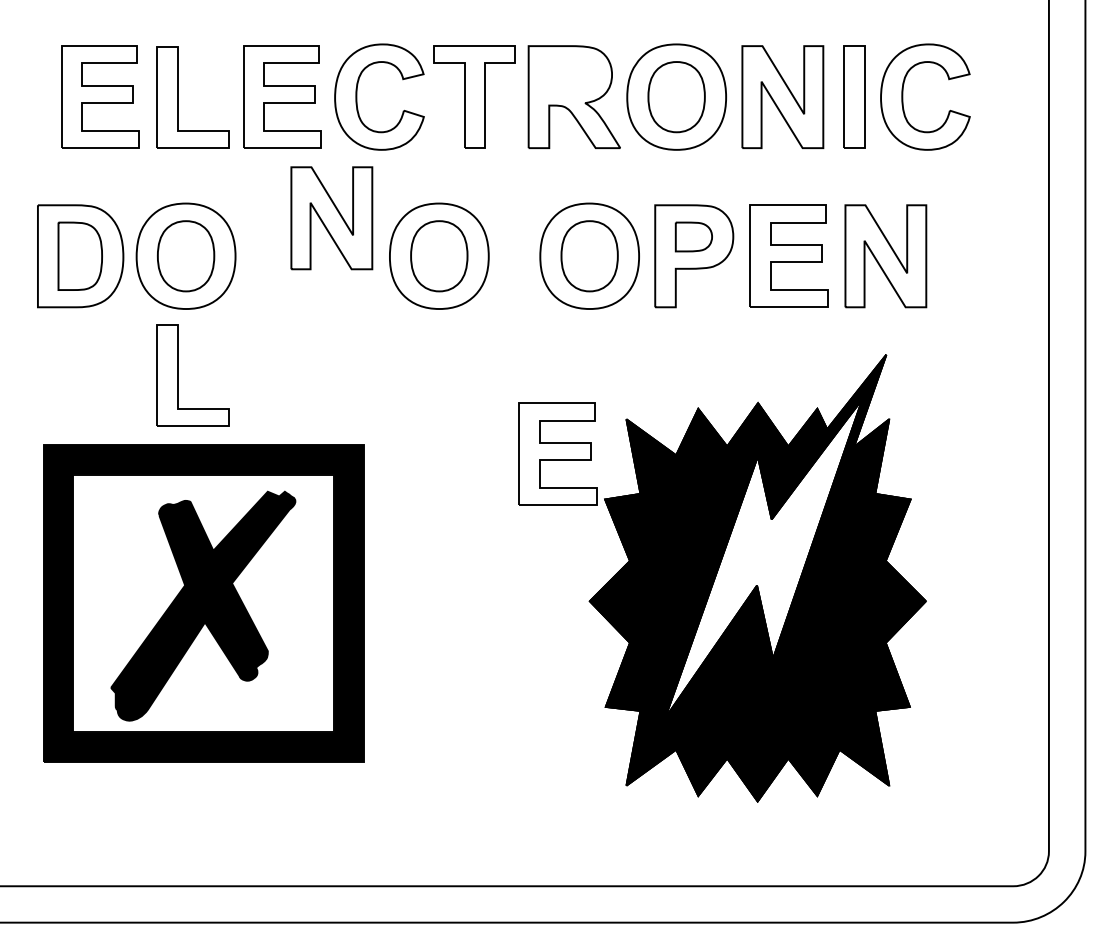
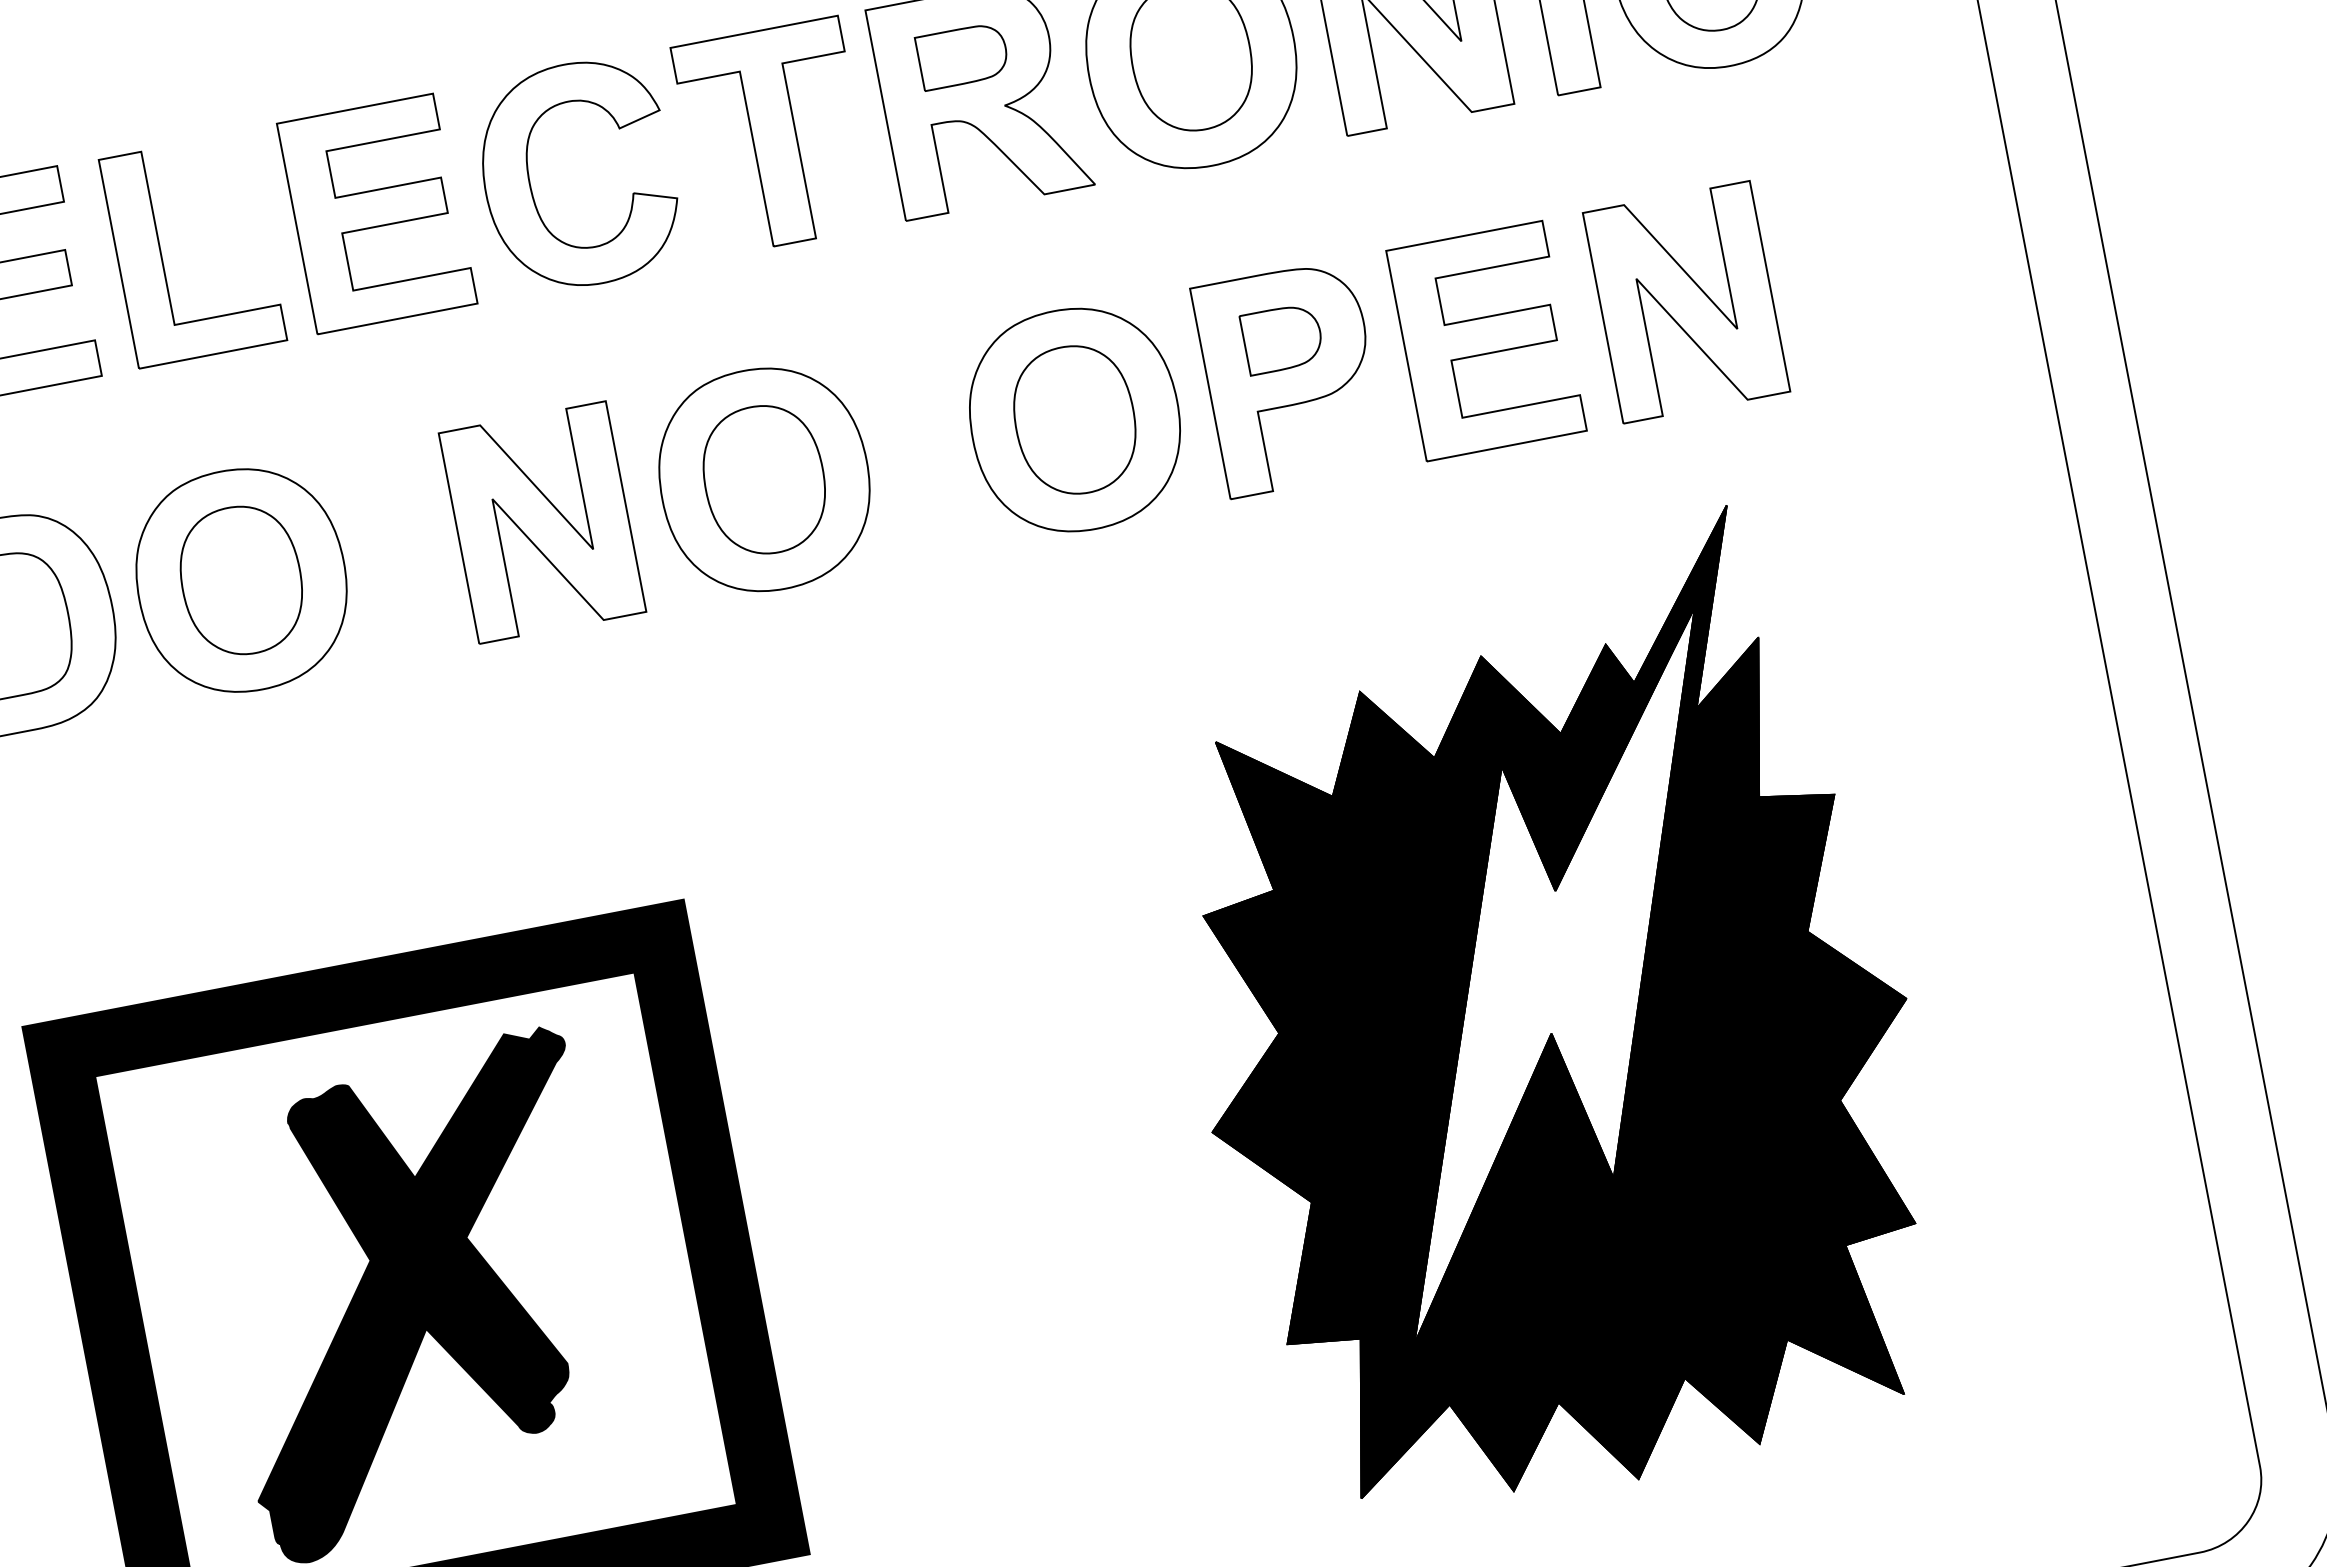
part: (569, 76) -> (961, 56), added
part: (331, 218) -> (541, 523), moved
part: (178, 375) -> (273, 829), removed
part: (557, 453) -> (1086, 840), removed

